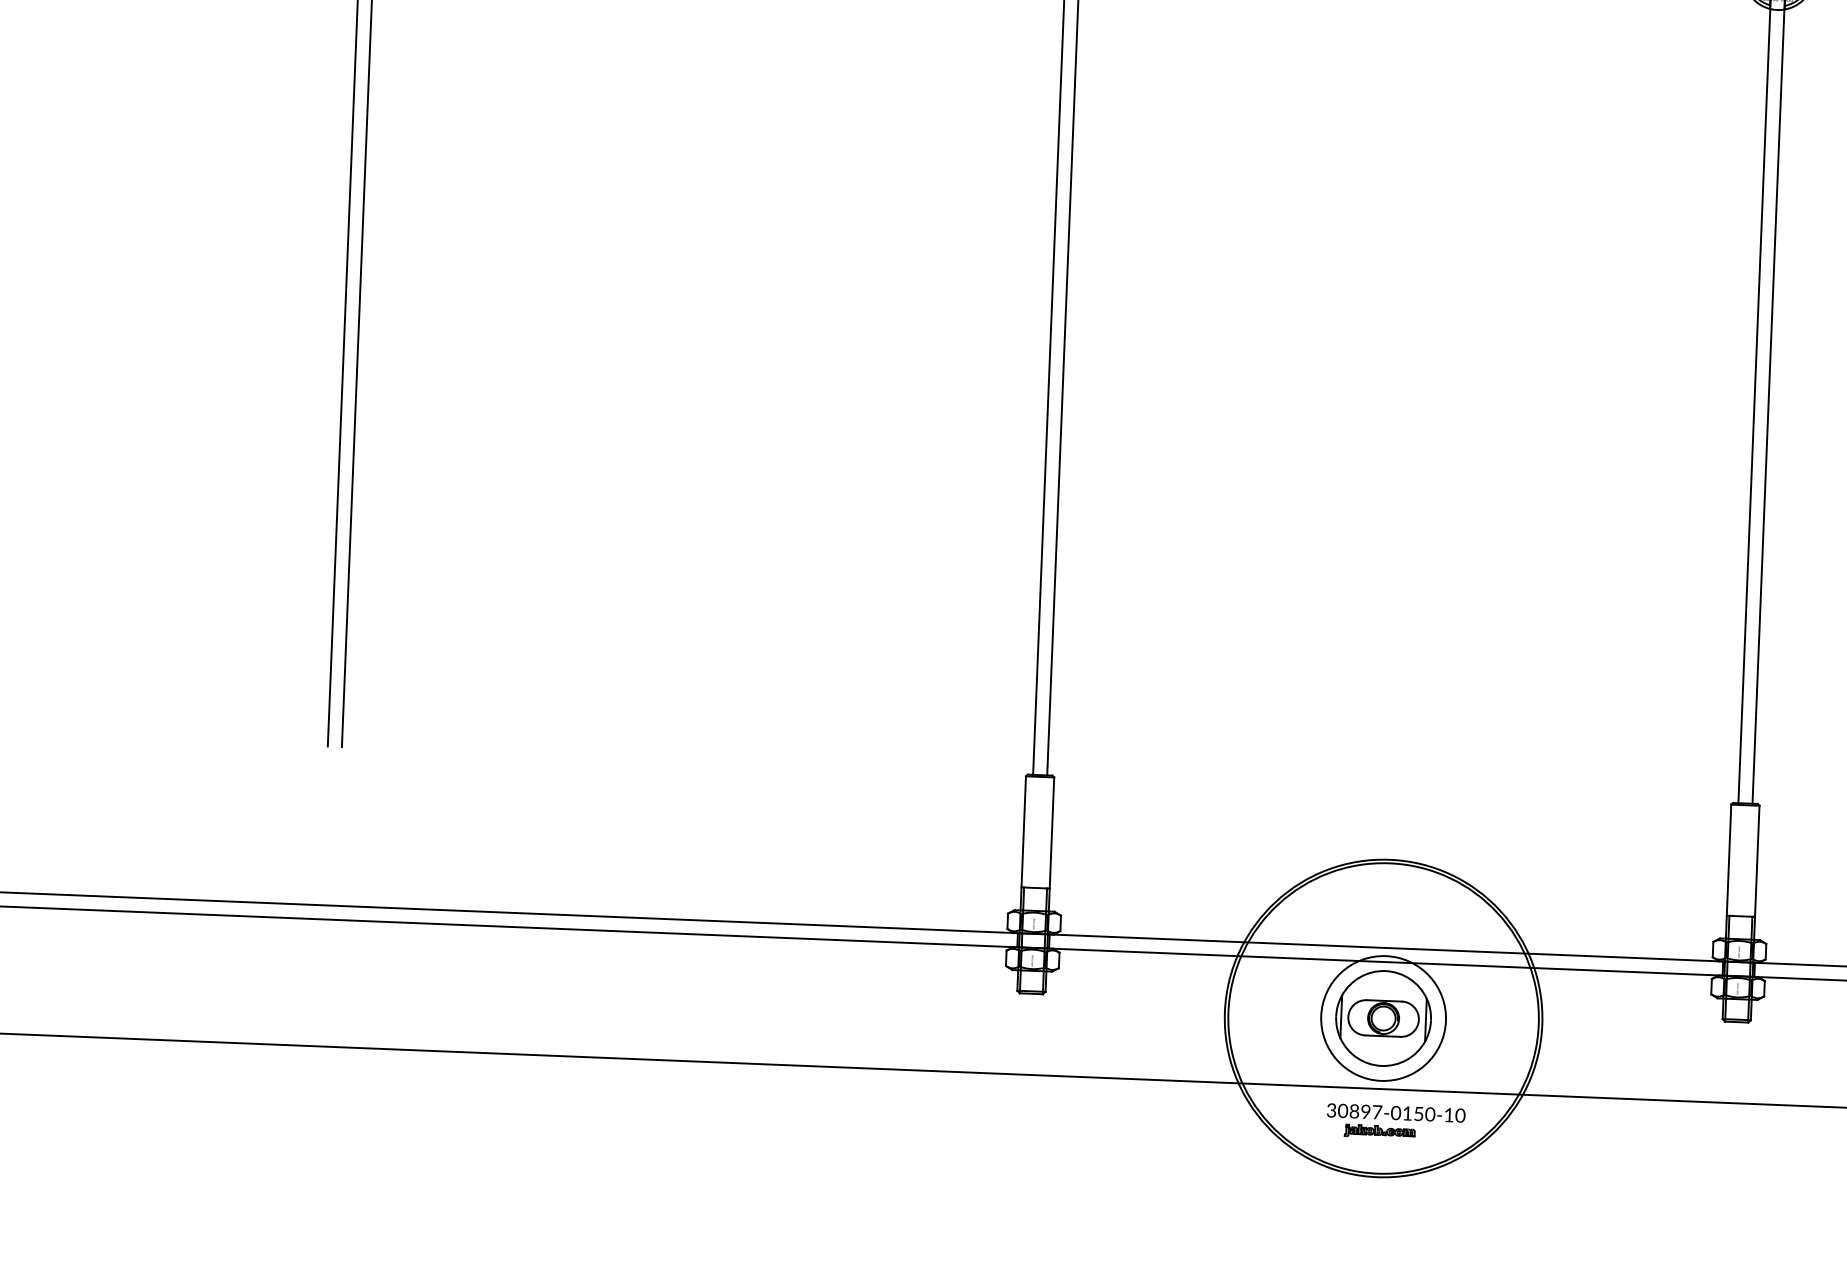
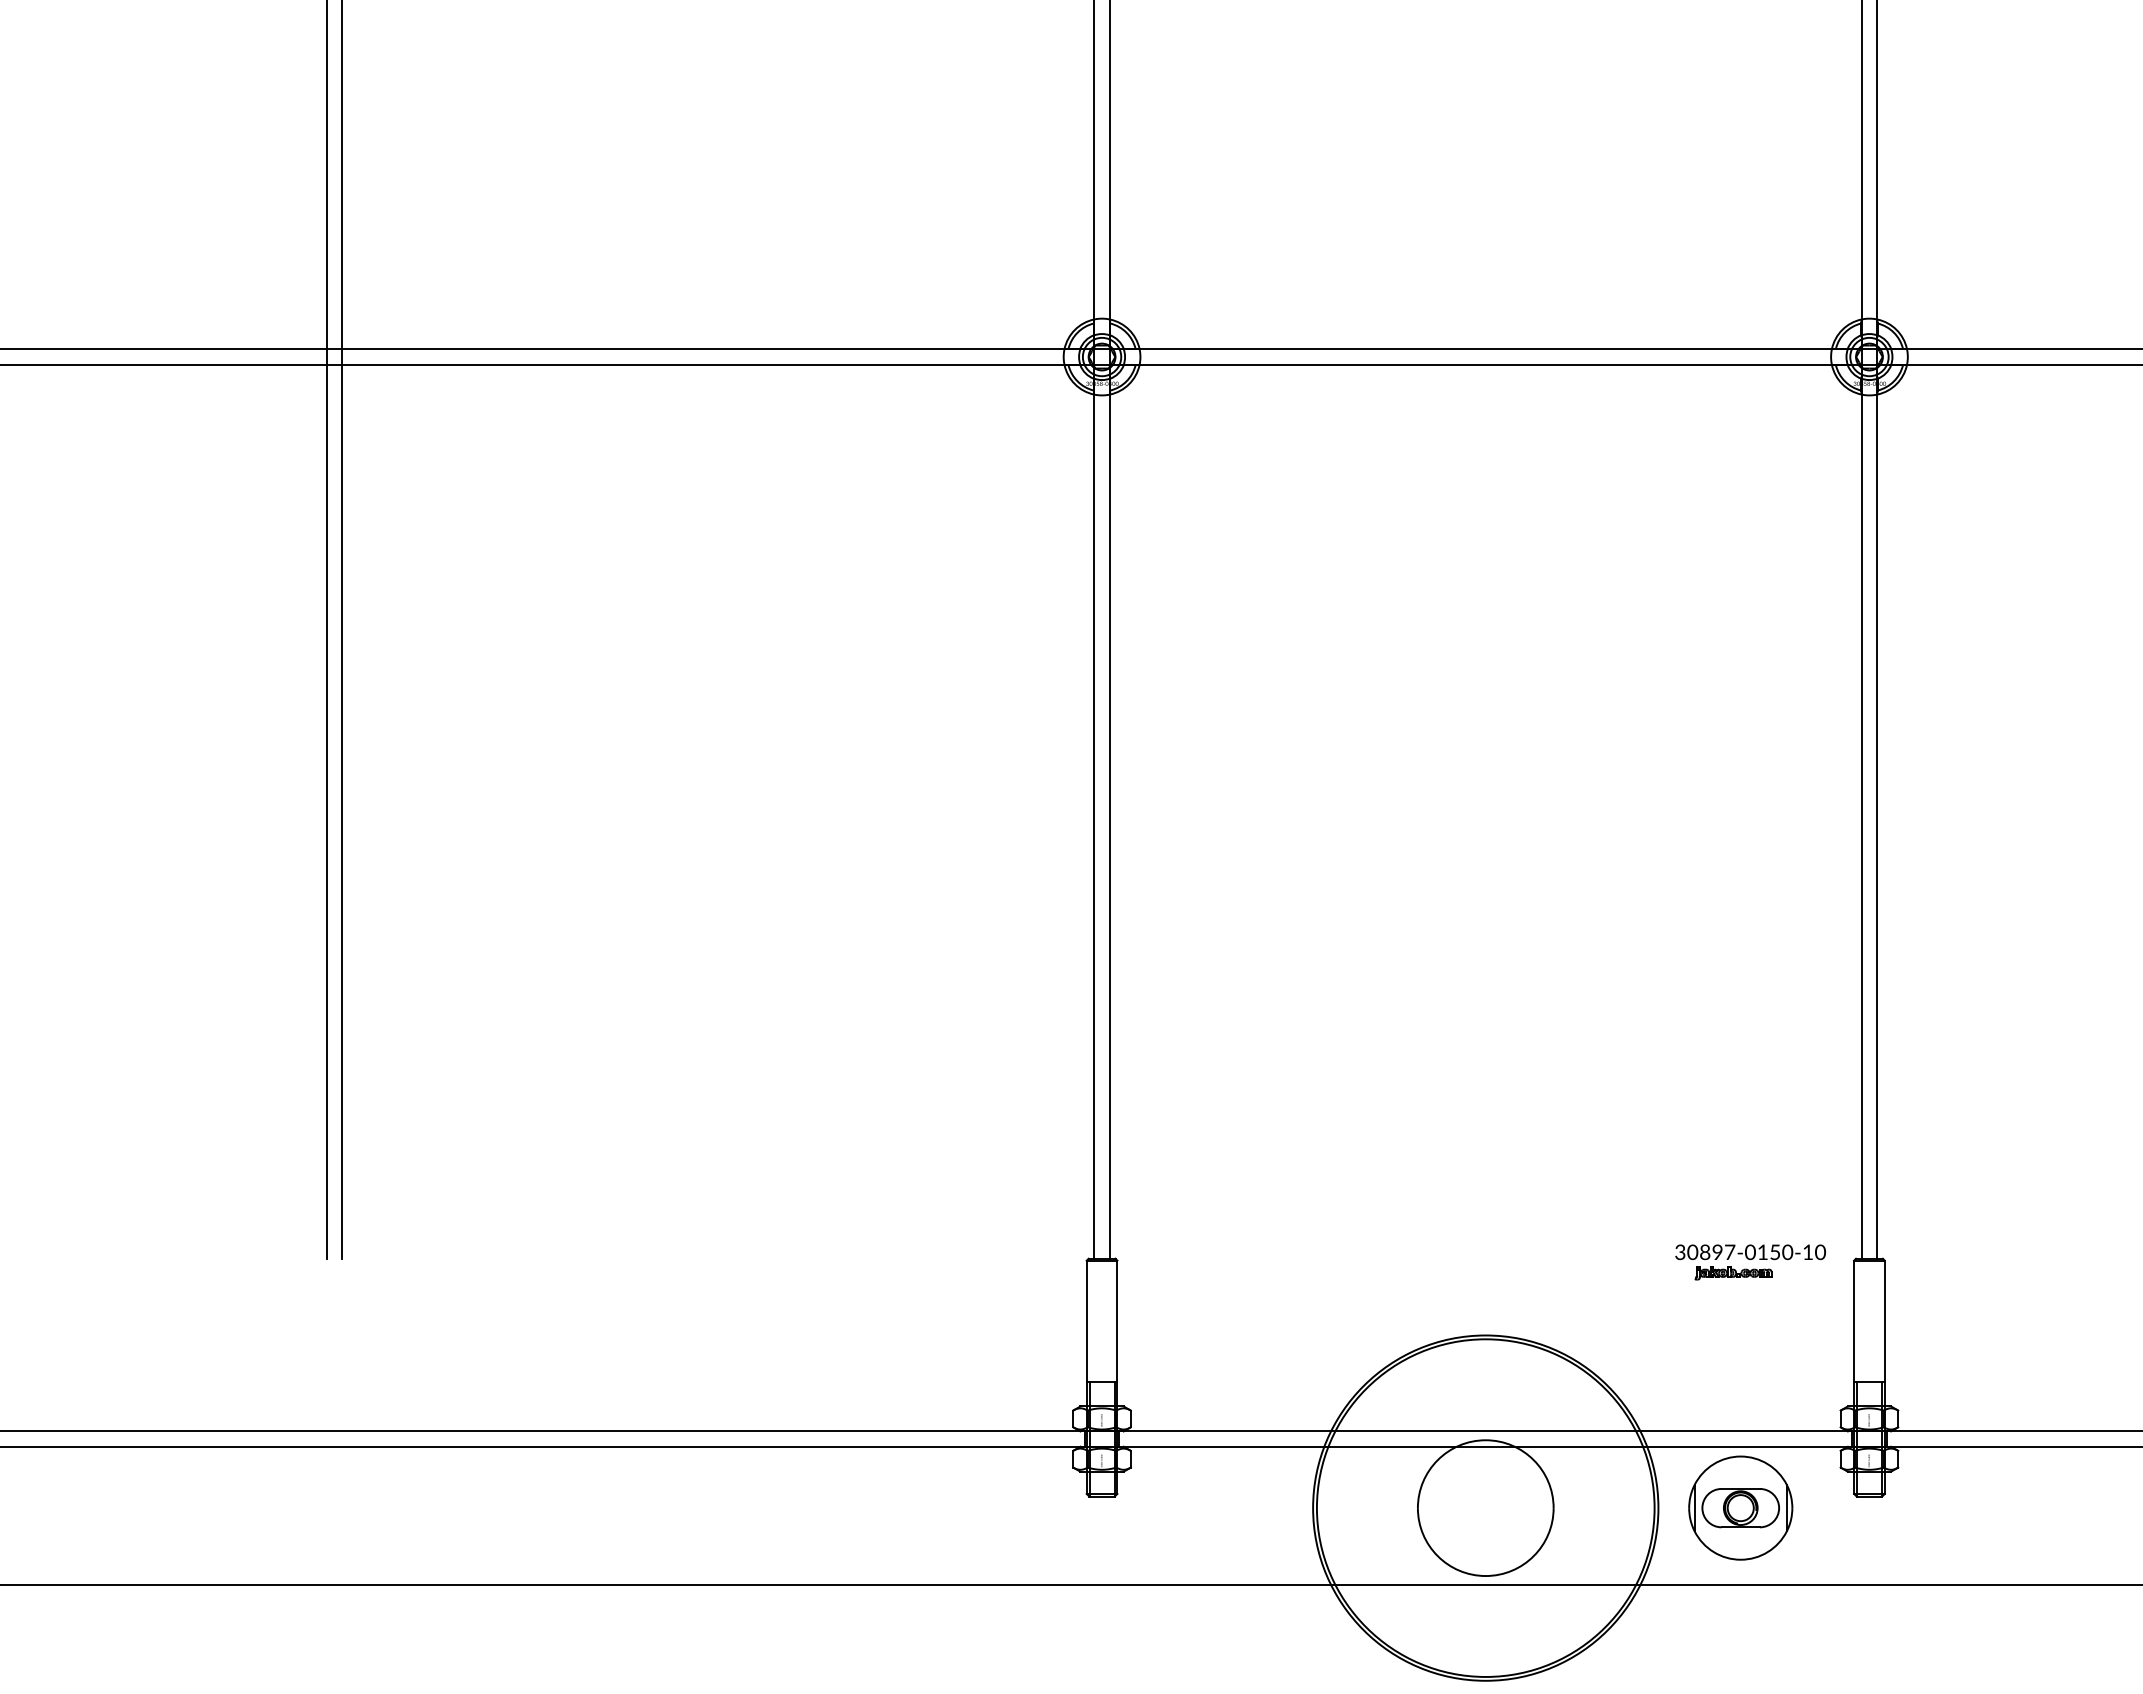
part: (1383, 1017) -> (1740, 1507), moved
part: (1395, 1122) -> (1750, 1262), moved

